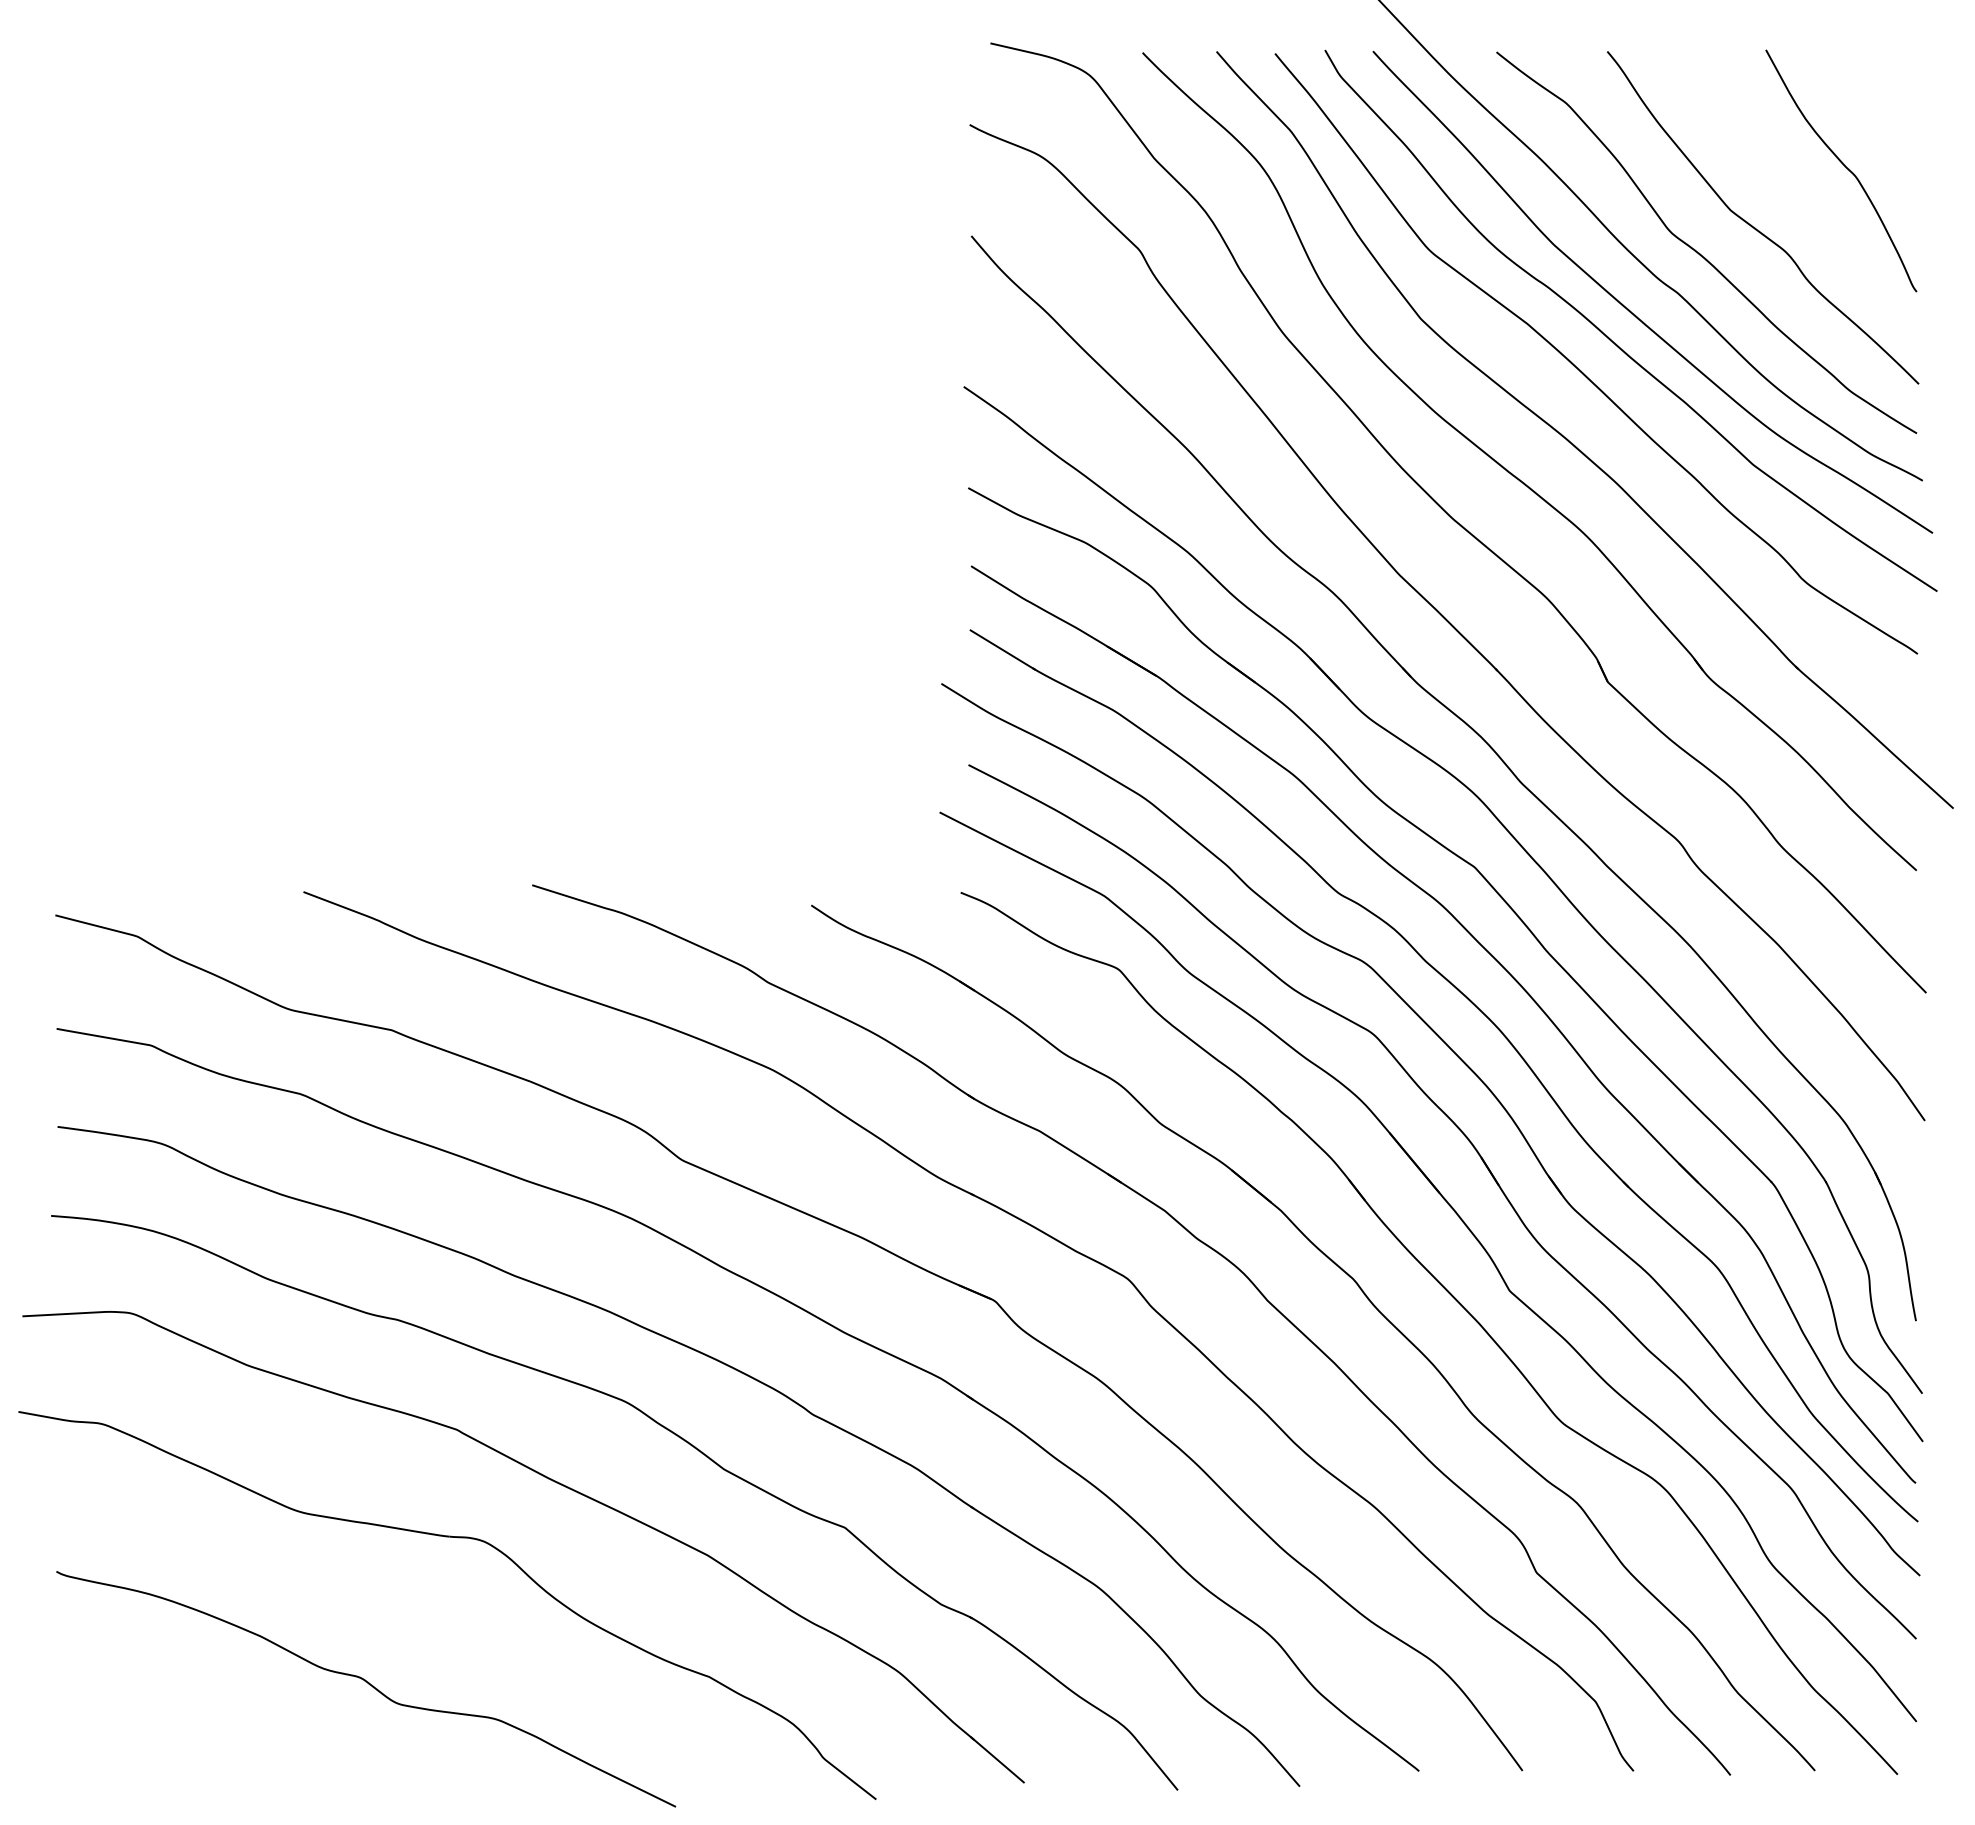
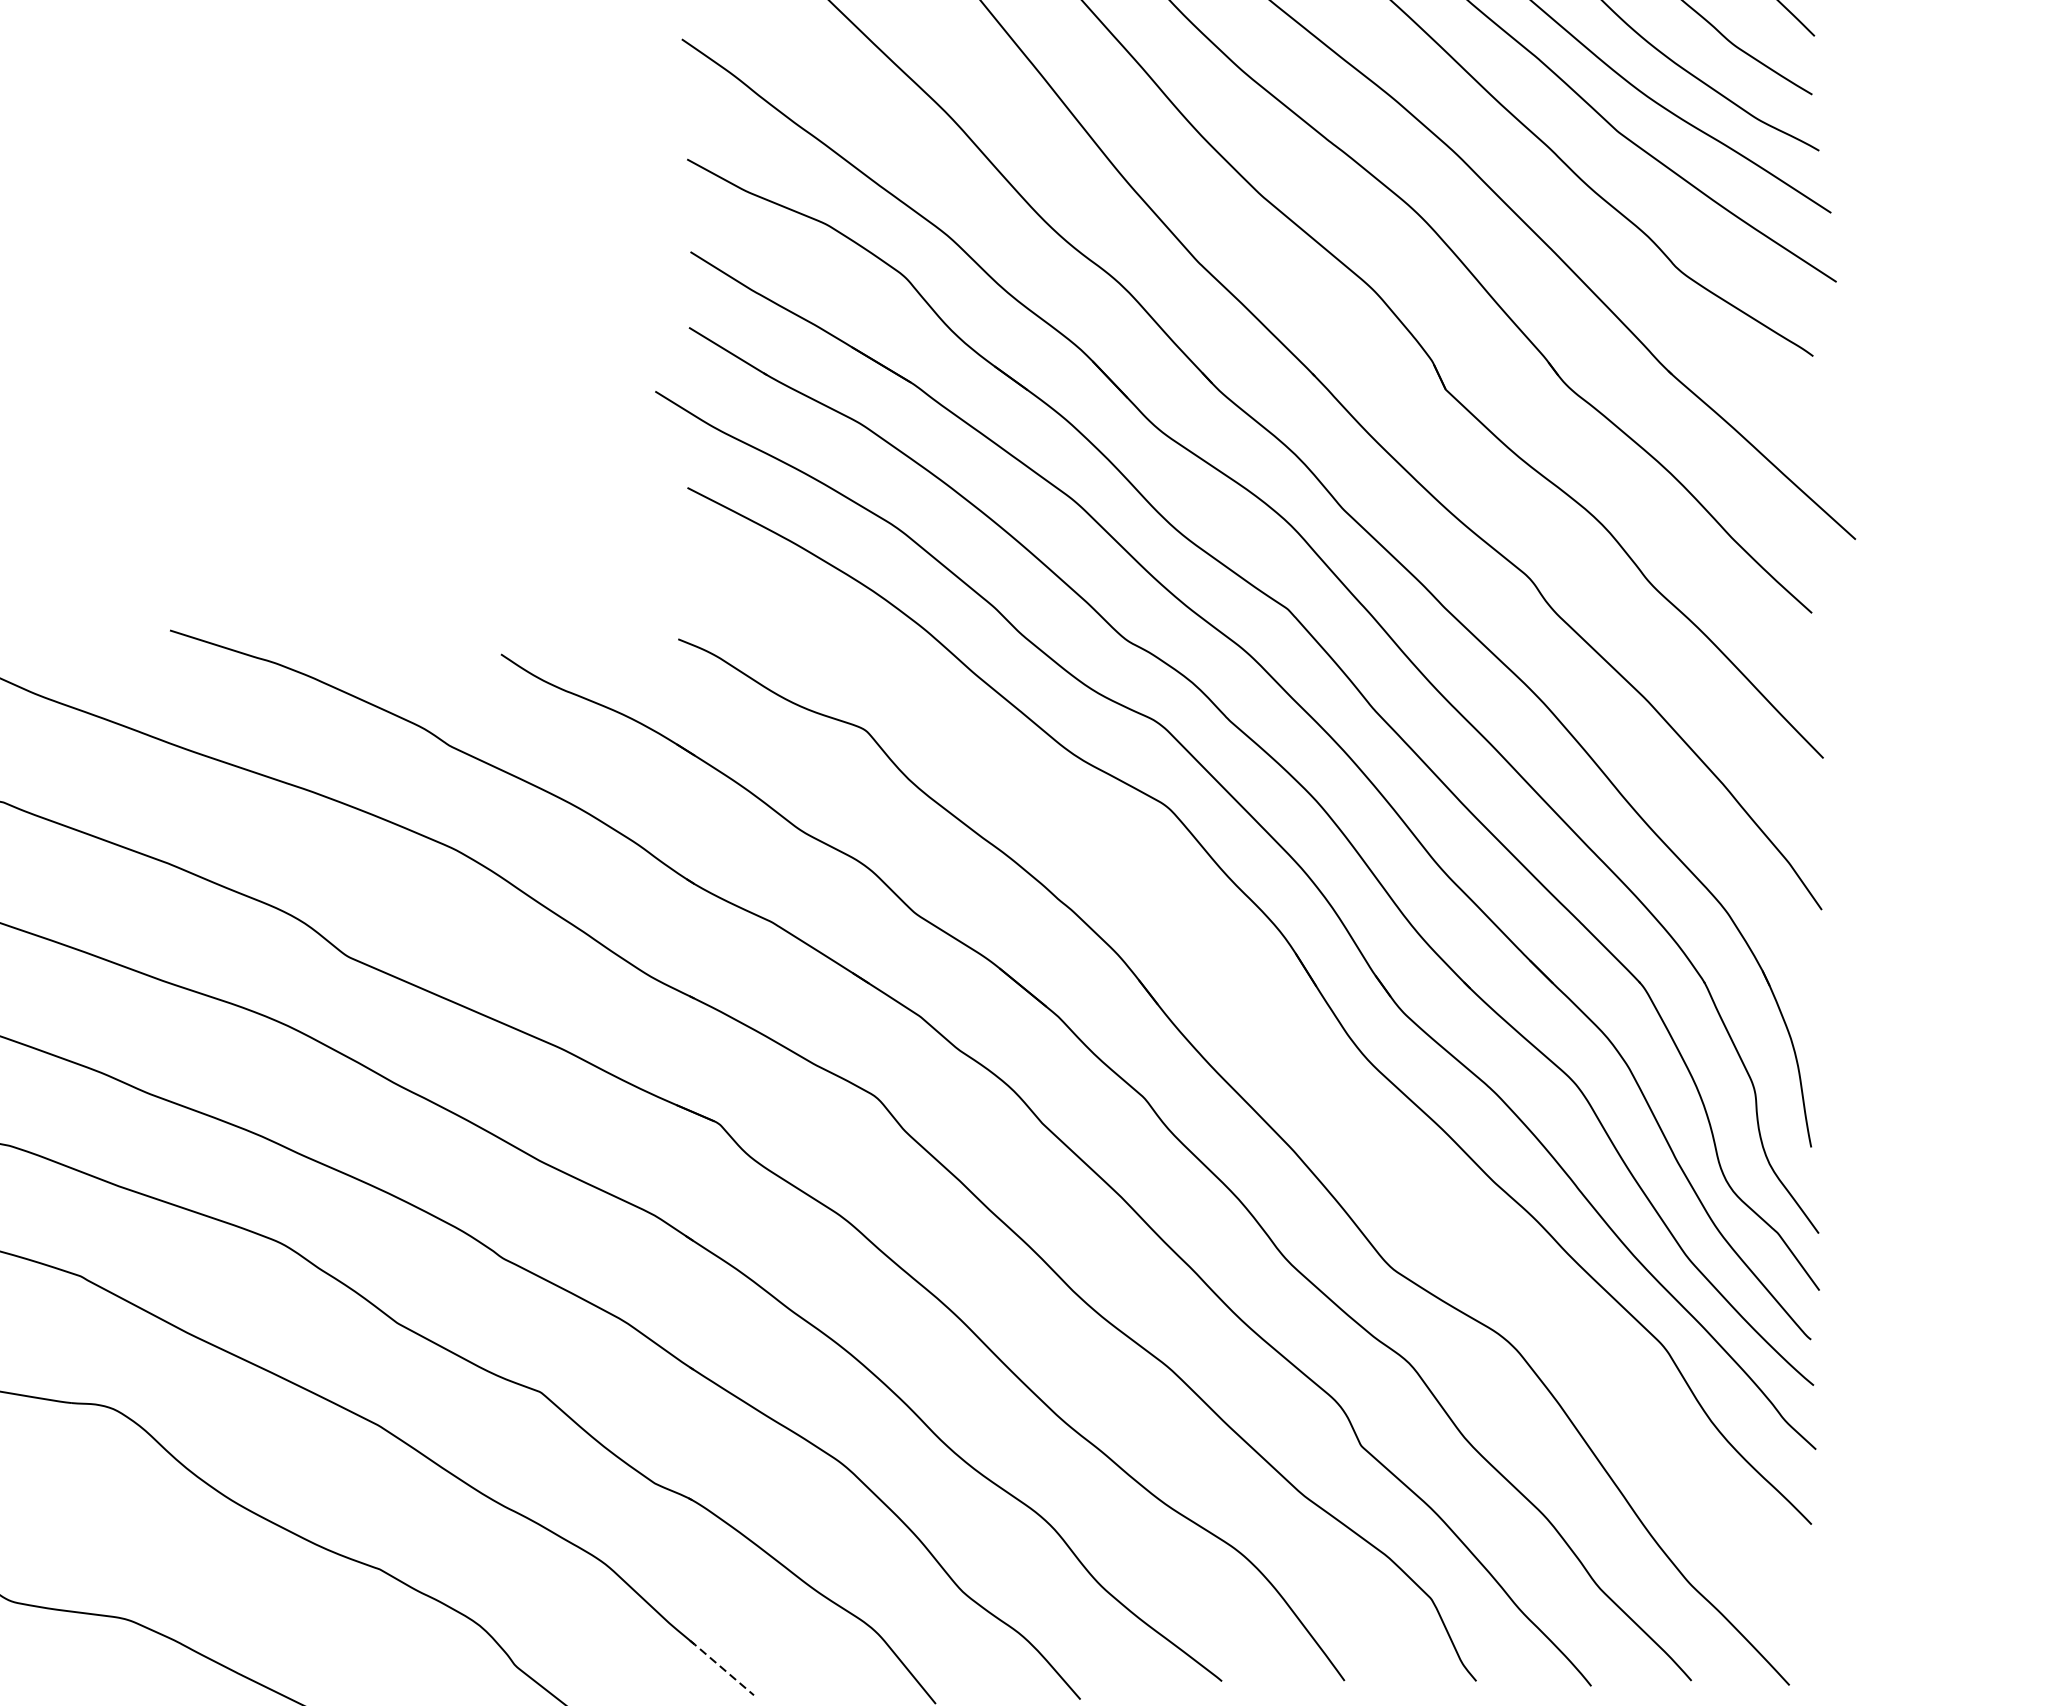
part: (1468, 1230) -> (1280, 1039), removed
line: (996, 1759) -> (720, 1667), solid -> dashed

